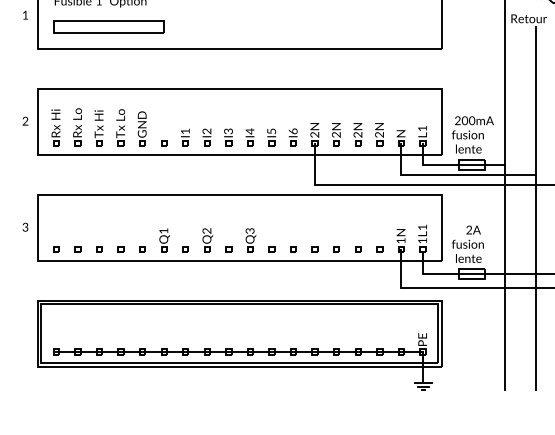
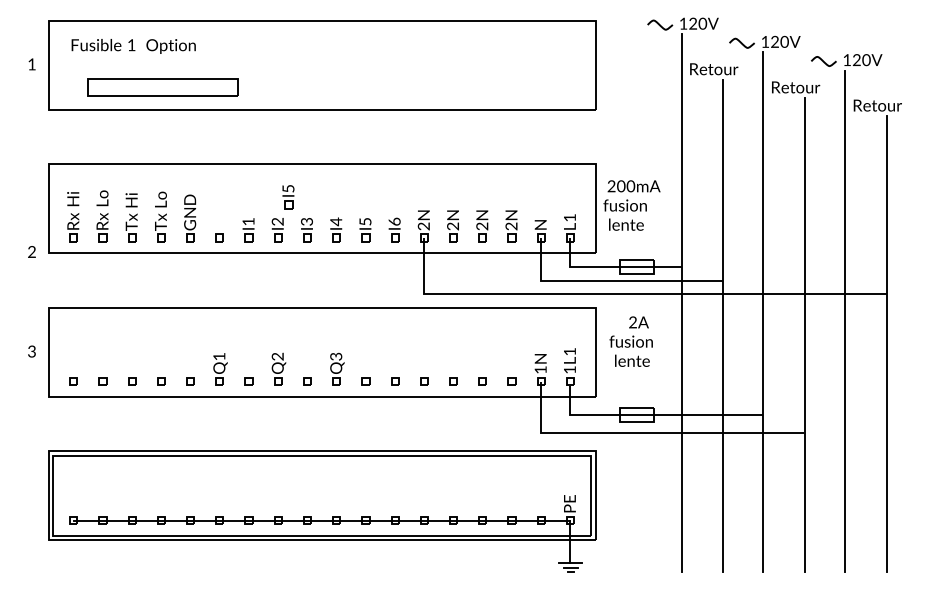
part: (108, 27) -> (162, 87), moved
part: (214, 113) -> (288, 197), added
text: (25, 120) -> (31, 251), moved
text: (472, 134) -> (631, 205), moved
text: (467, 244) -> (630, 341), moved

